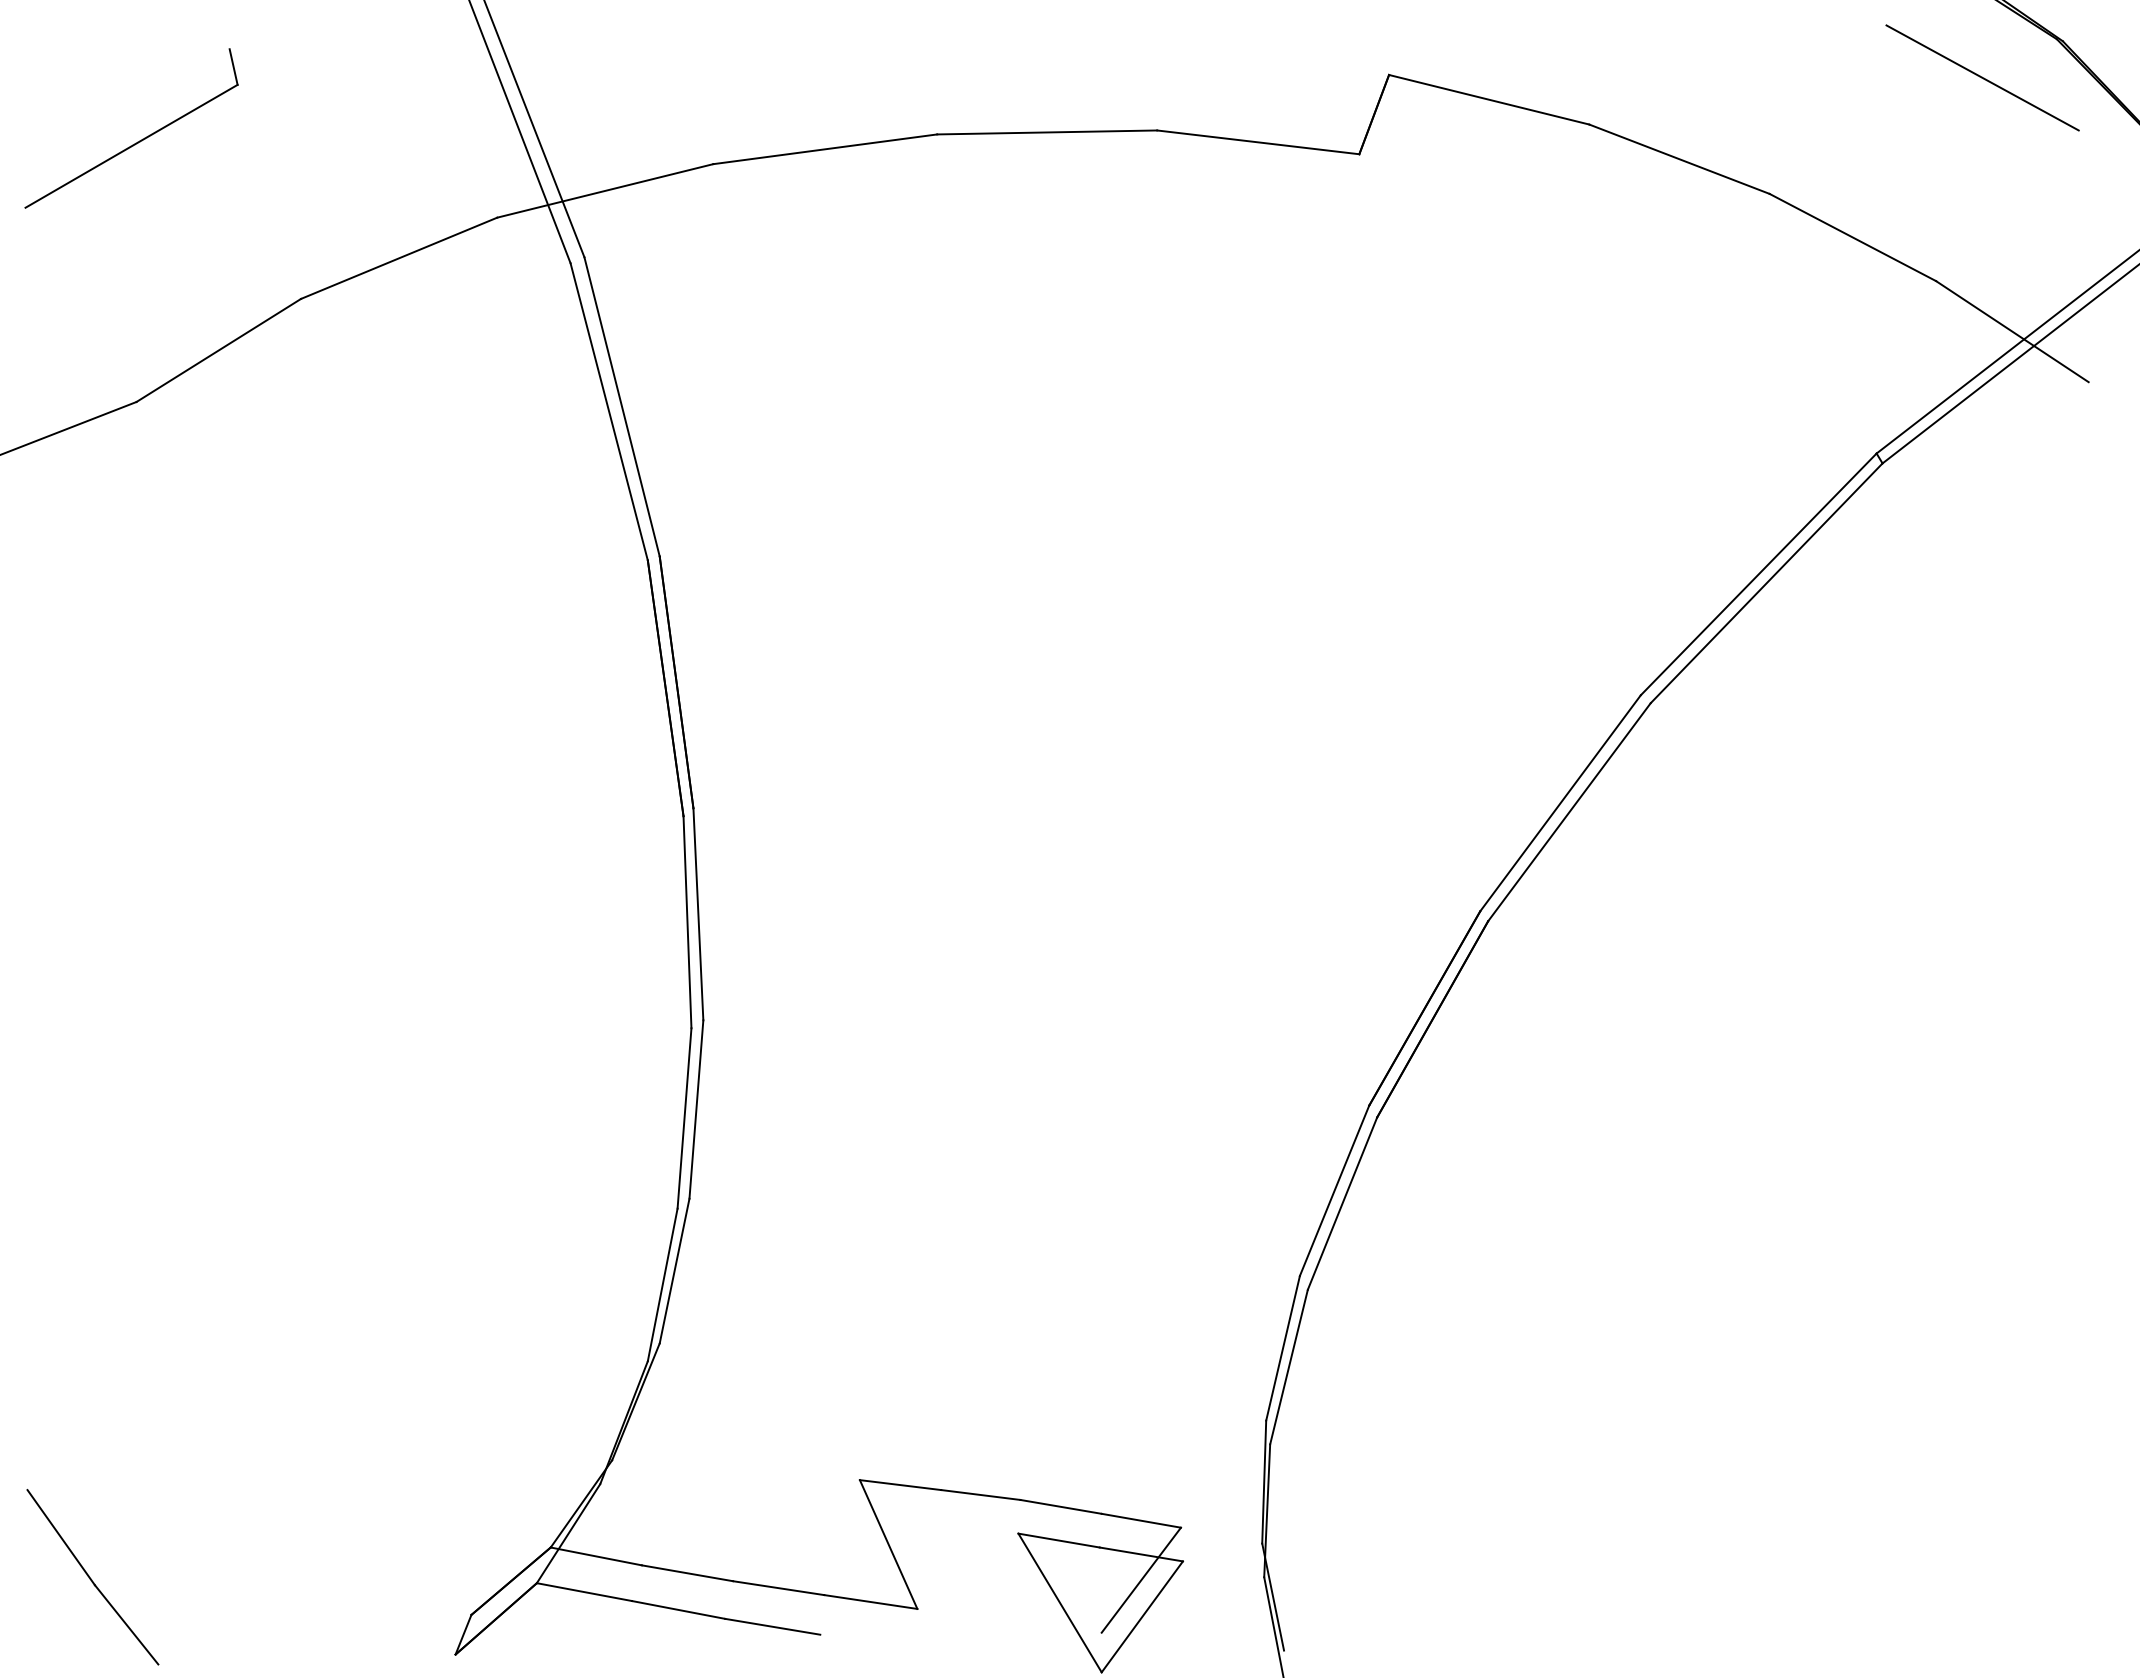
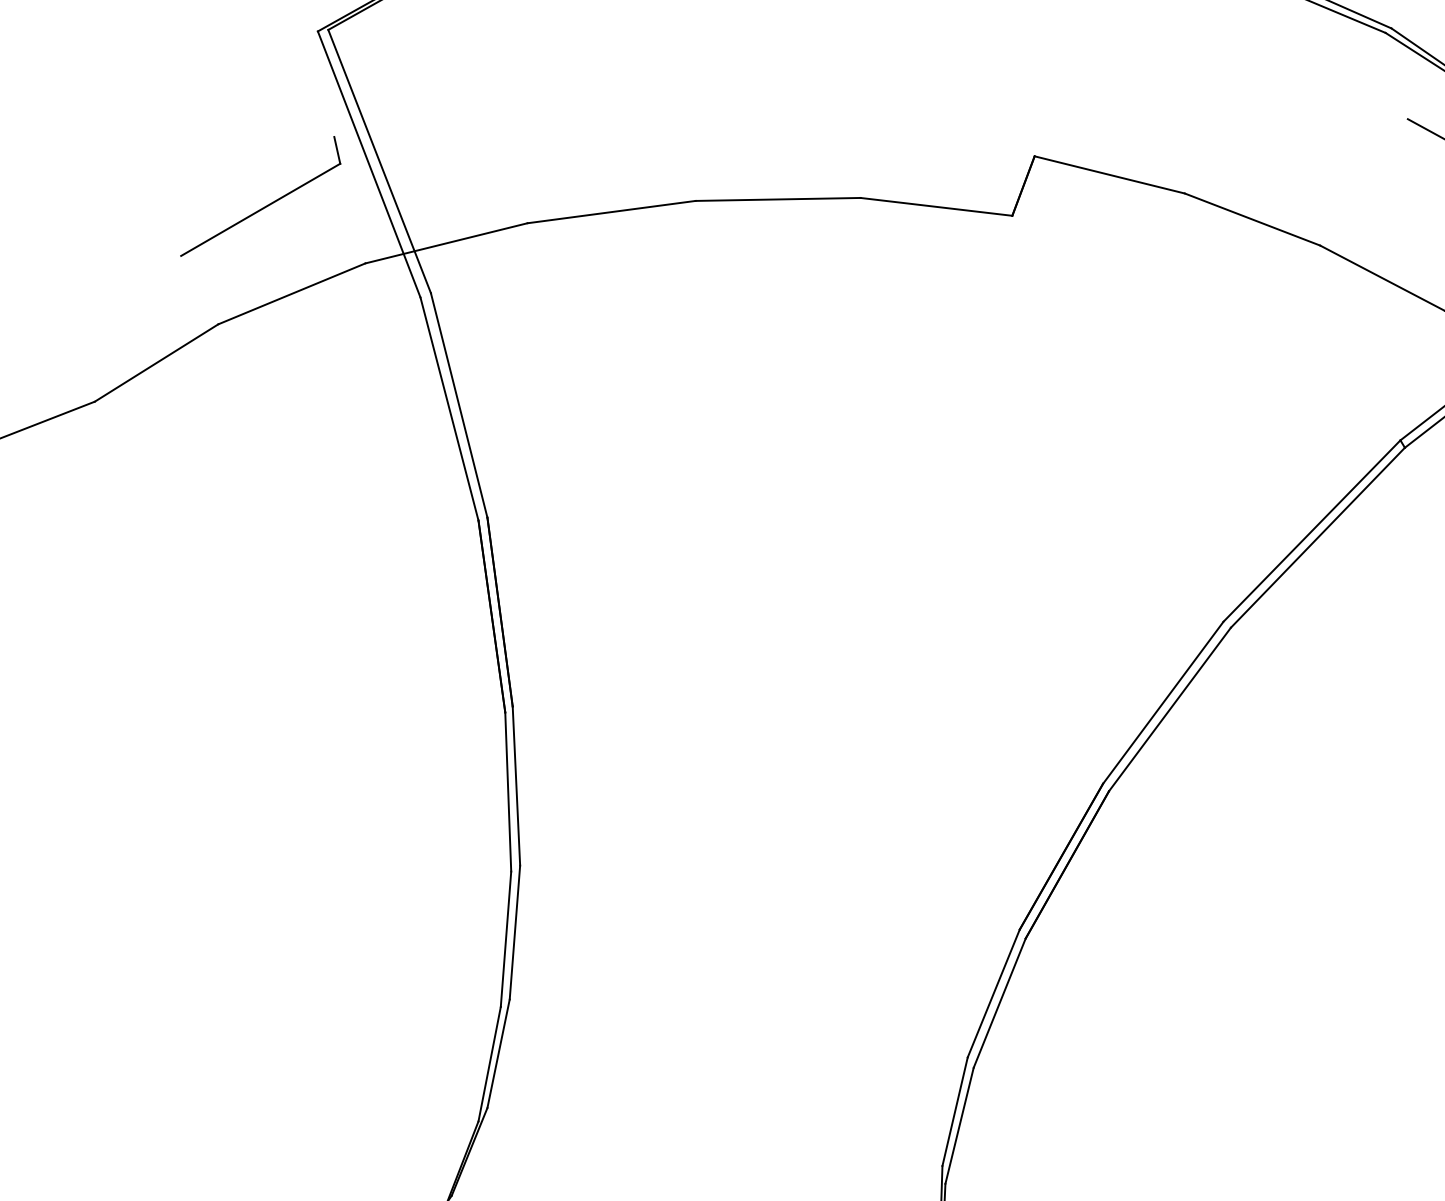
part: (137, 141) -> (265, 206), moved

